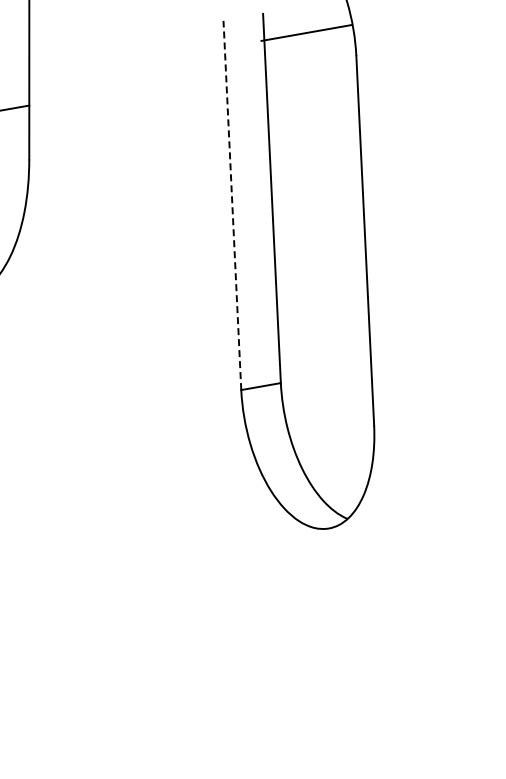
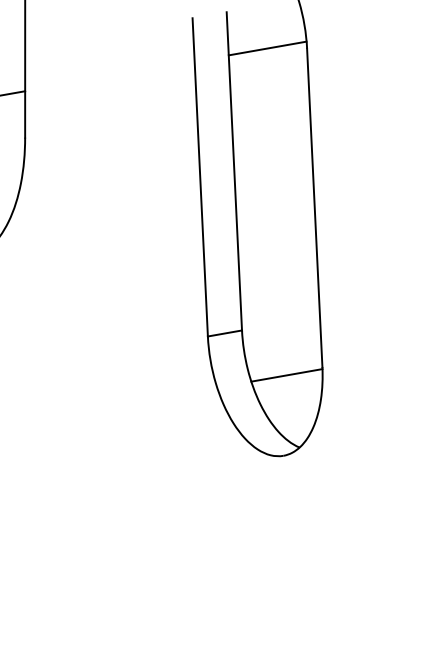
line: (306, 32) -> (267, 48), moved
line: (232, 205) -> (200, 177), dashed -> solid
line: (332, 434) -> (286, 374), added

